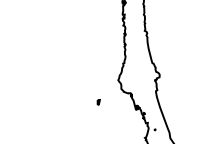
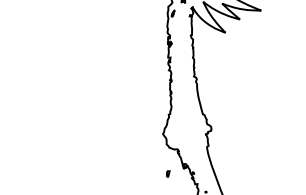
part: (98, 101) -> (168, 173), moved

